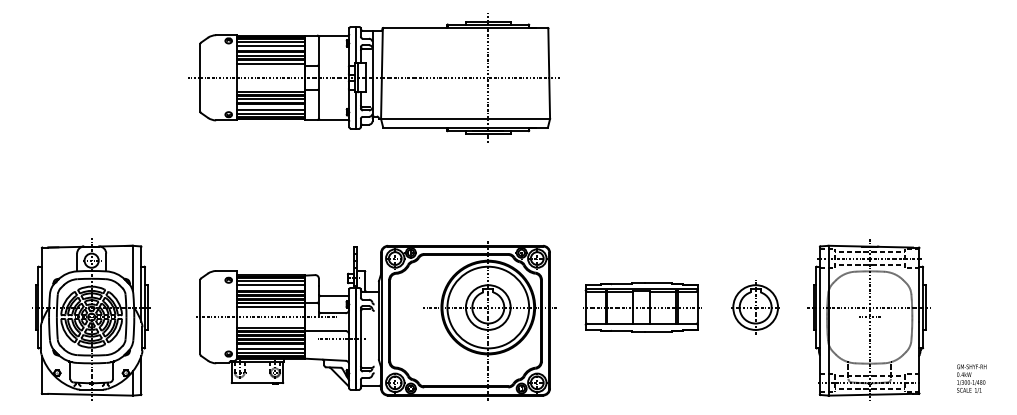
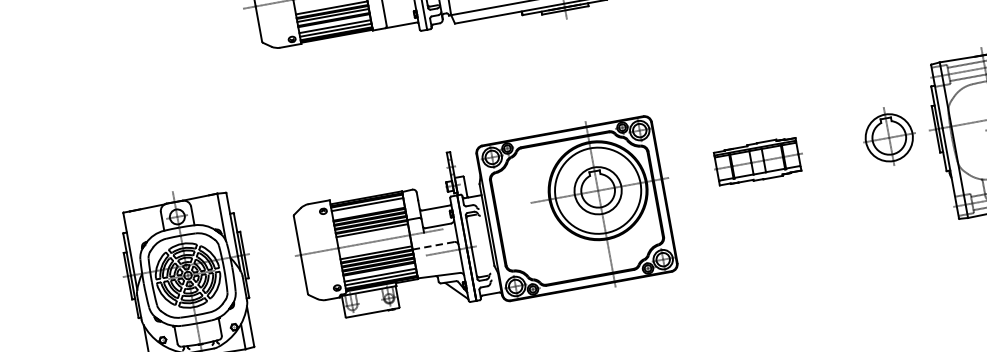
line: (270, 284) -> (367, 207), removed
part: (642, 307) -> (758, 161), size x0.7
part: (755, 307) -> (889, 137), moved
line: (325, 331) -> (433, 246), solid -> dashed

